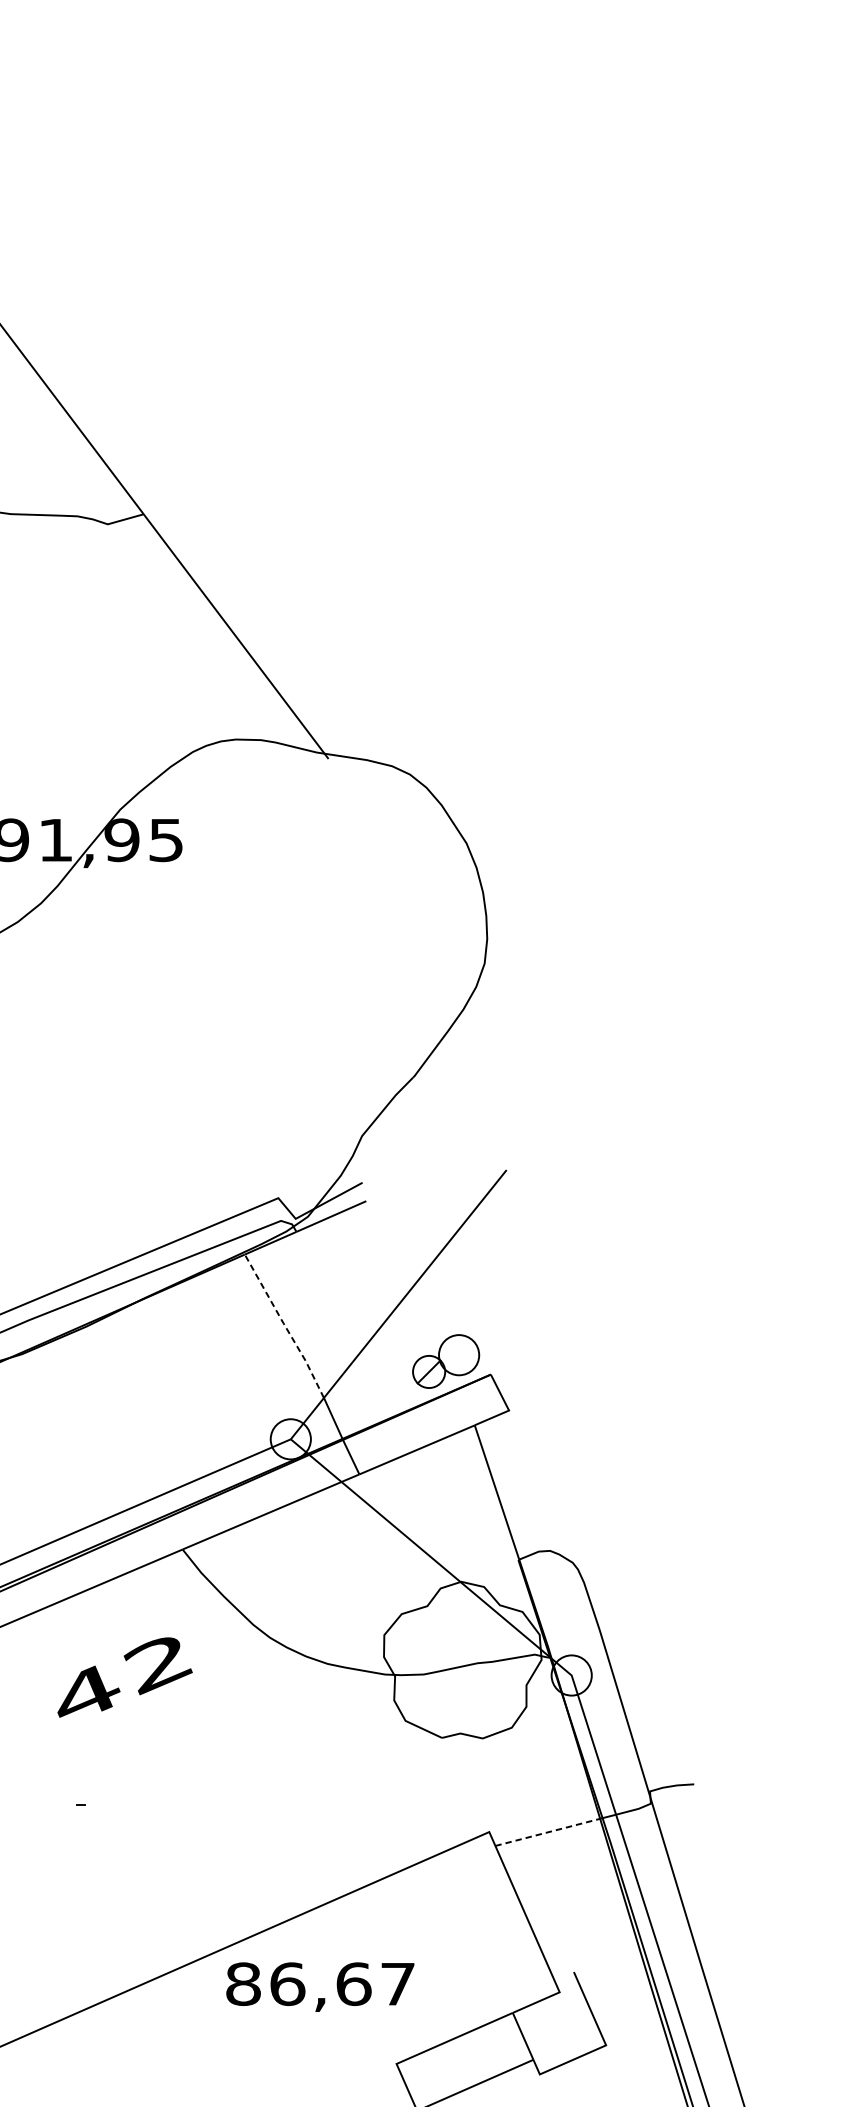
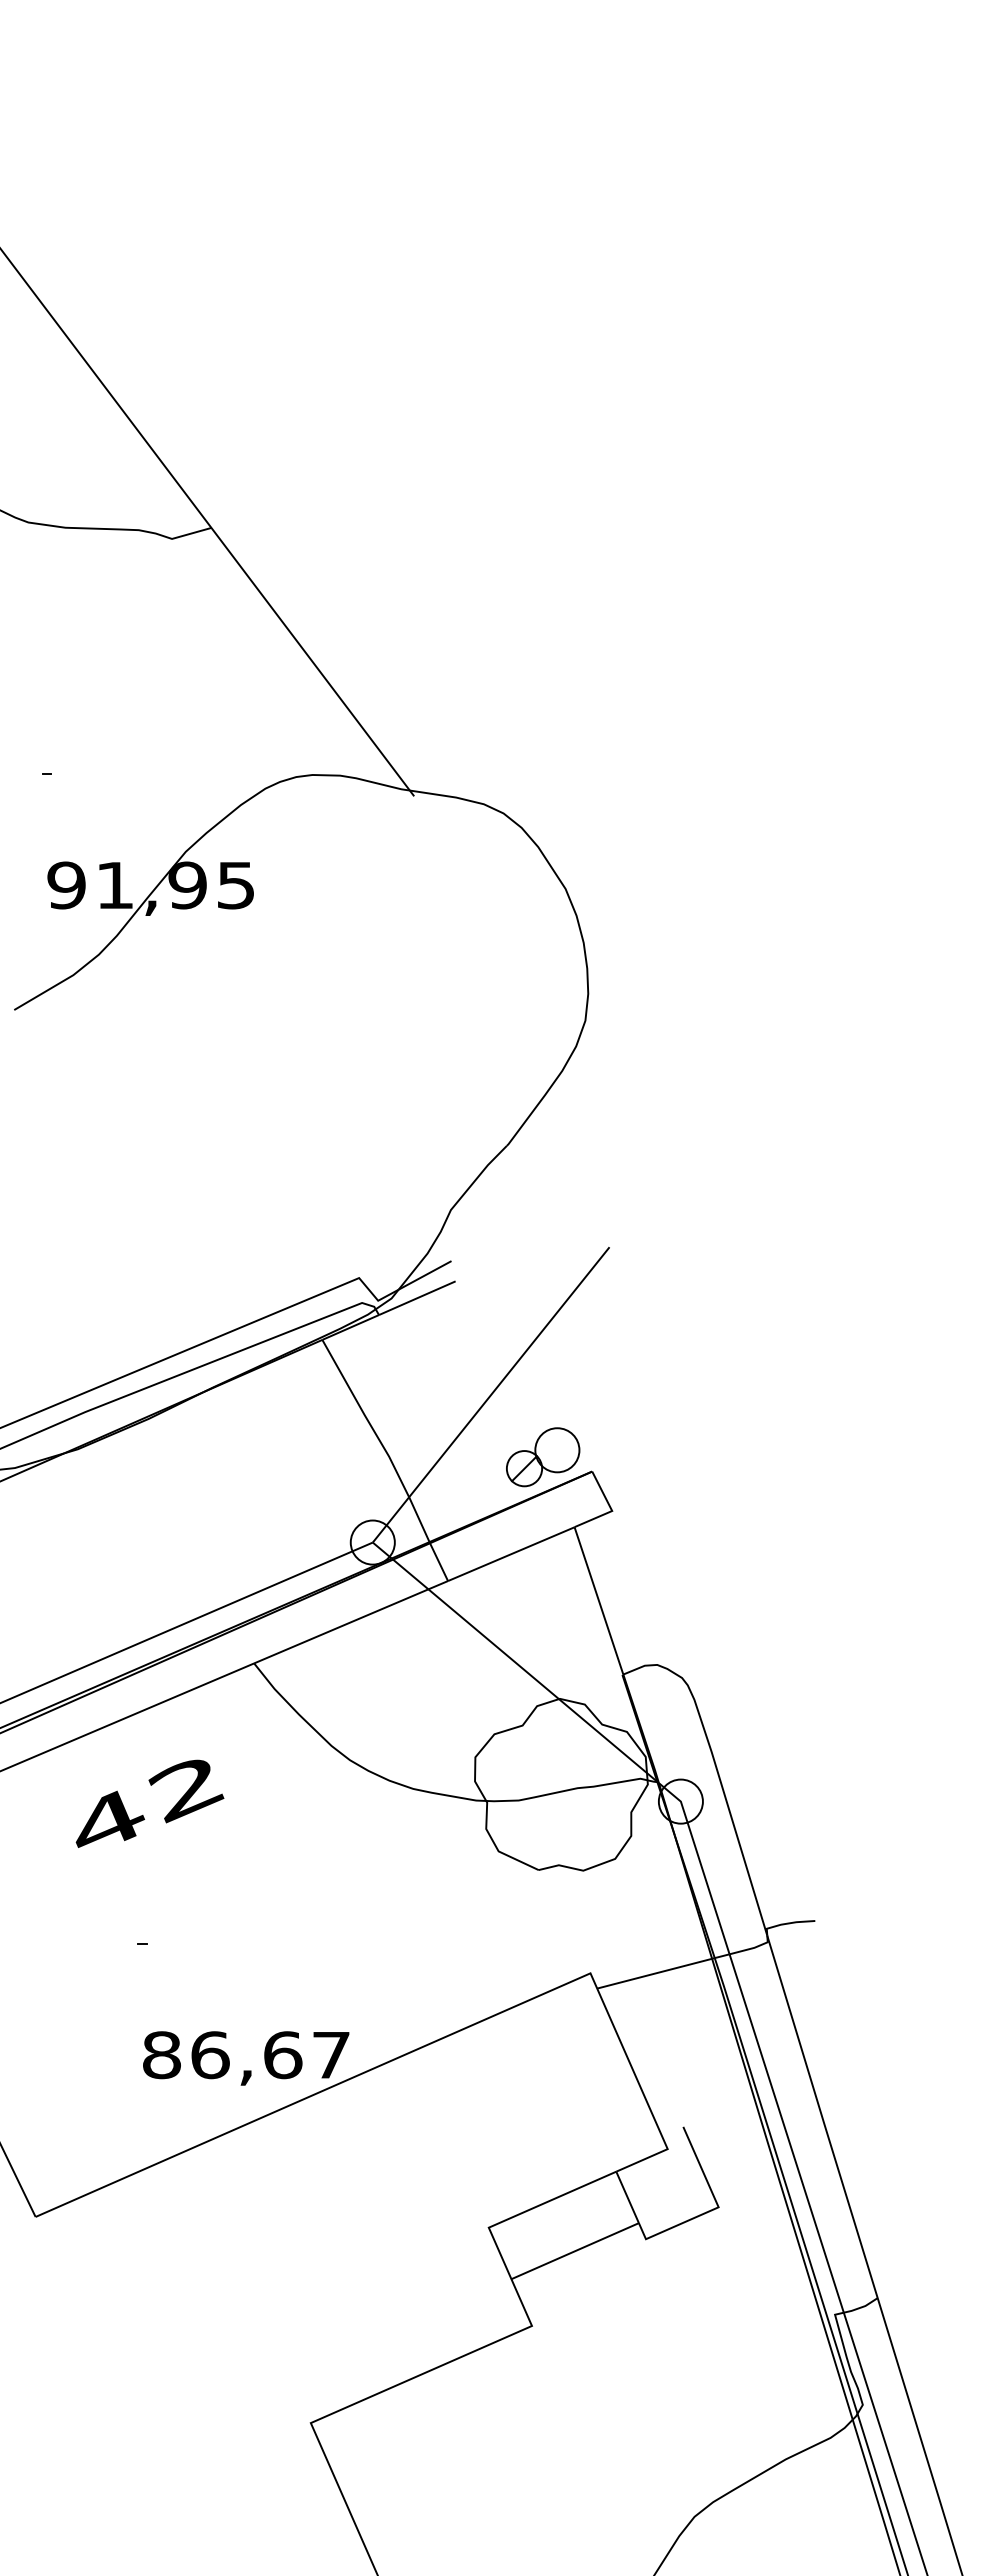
line: (285, 1326) -> (366, 1418), dashed -> solid
text: (124, 1677) -> (149, 1803), moved
line: (548, 1832) -> (655, 1973), dashed -> solid
text: (320, 1987) -> (246, 2058), moved

